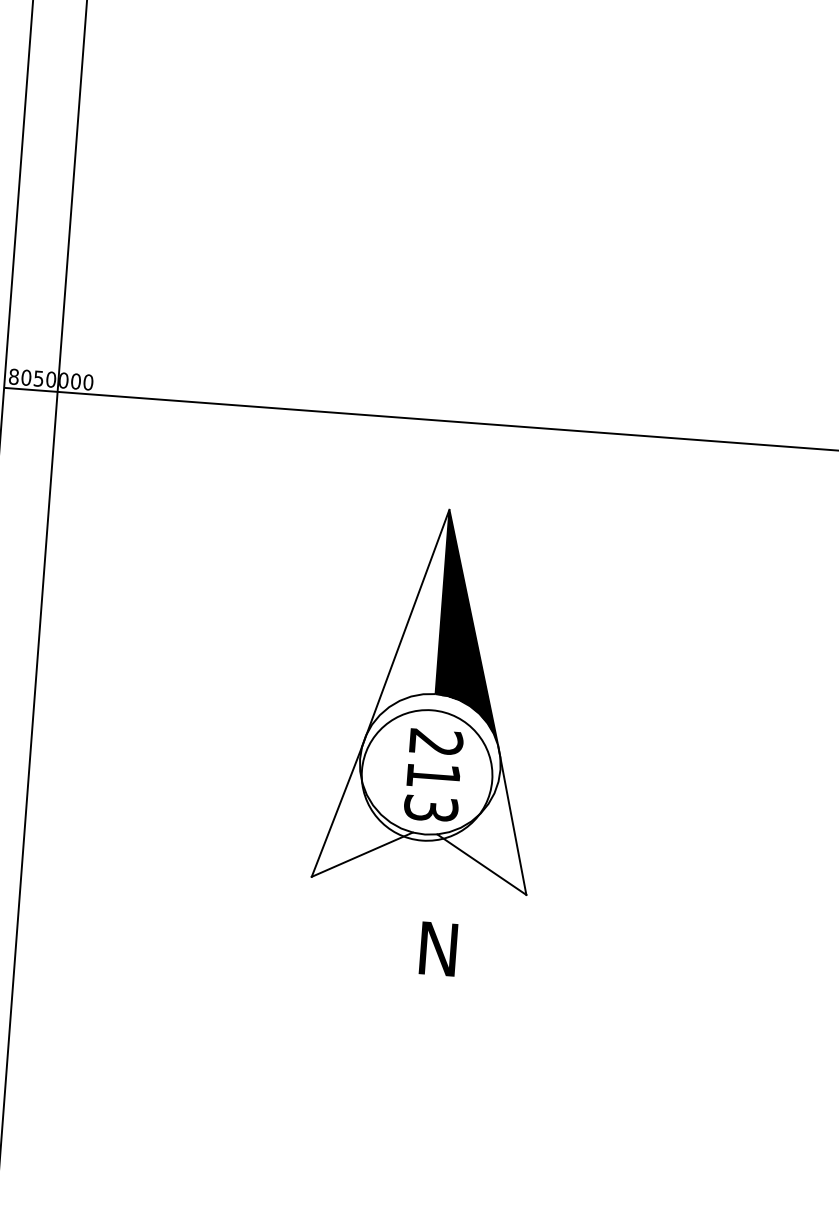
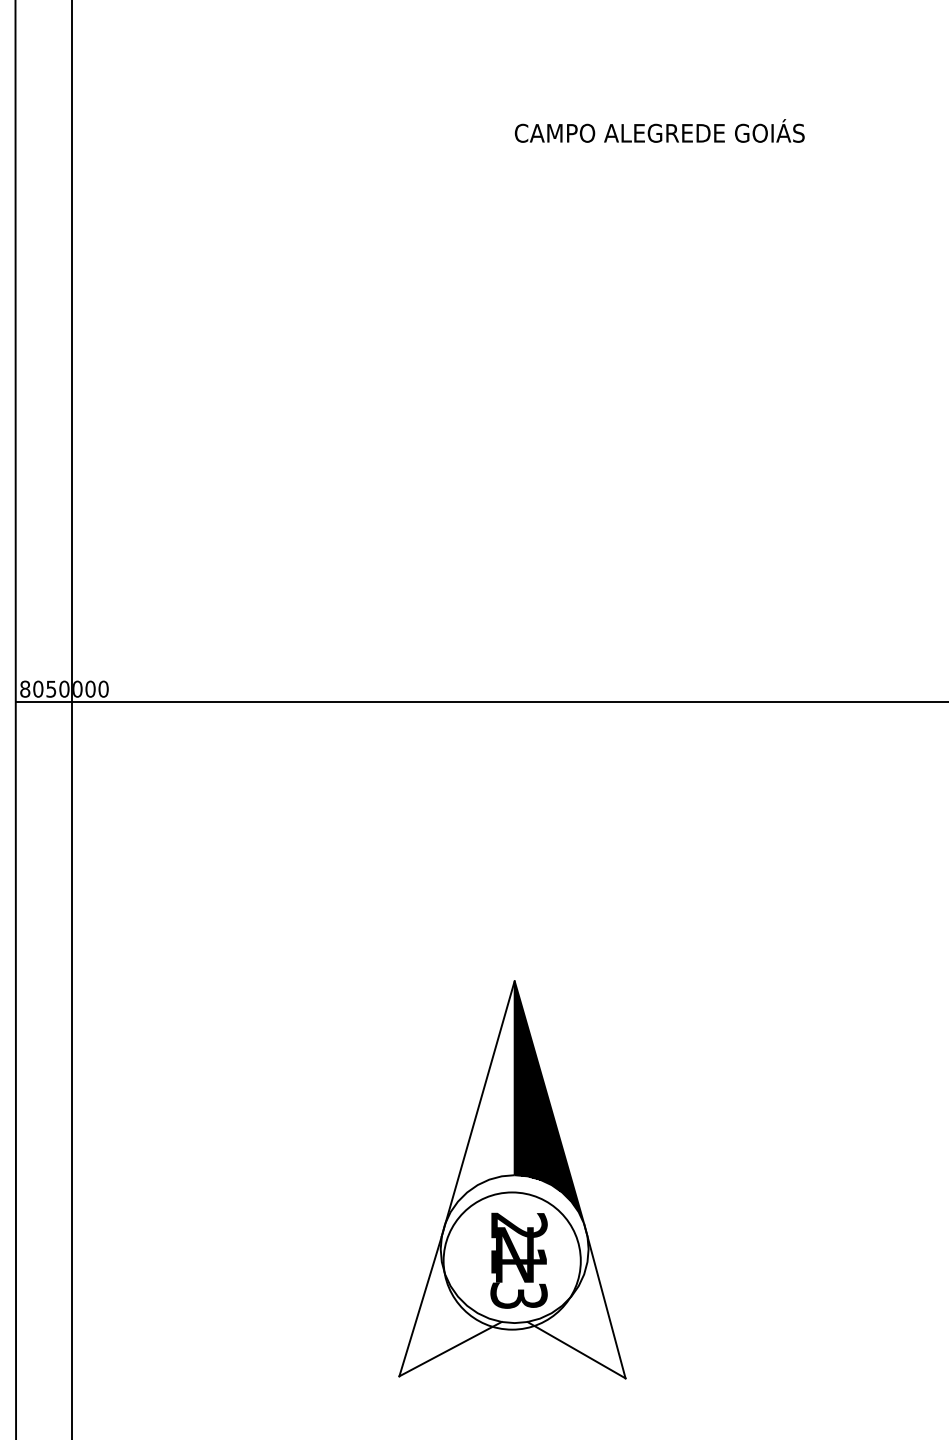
part: (433, 698) -> (512, 1179), moved

